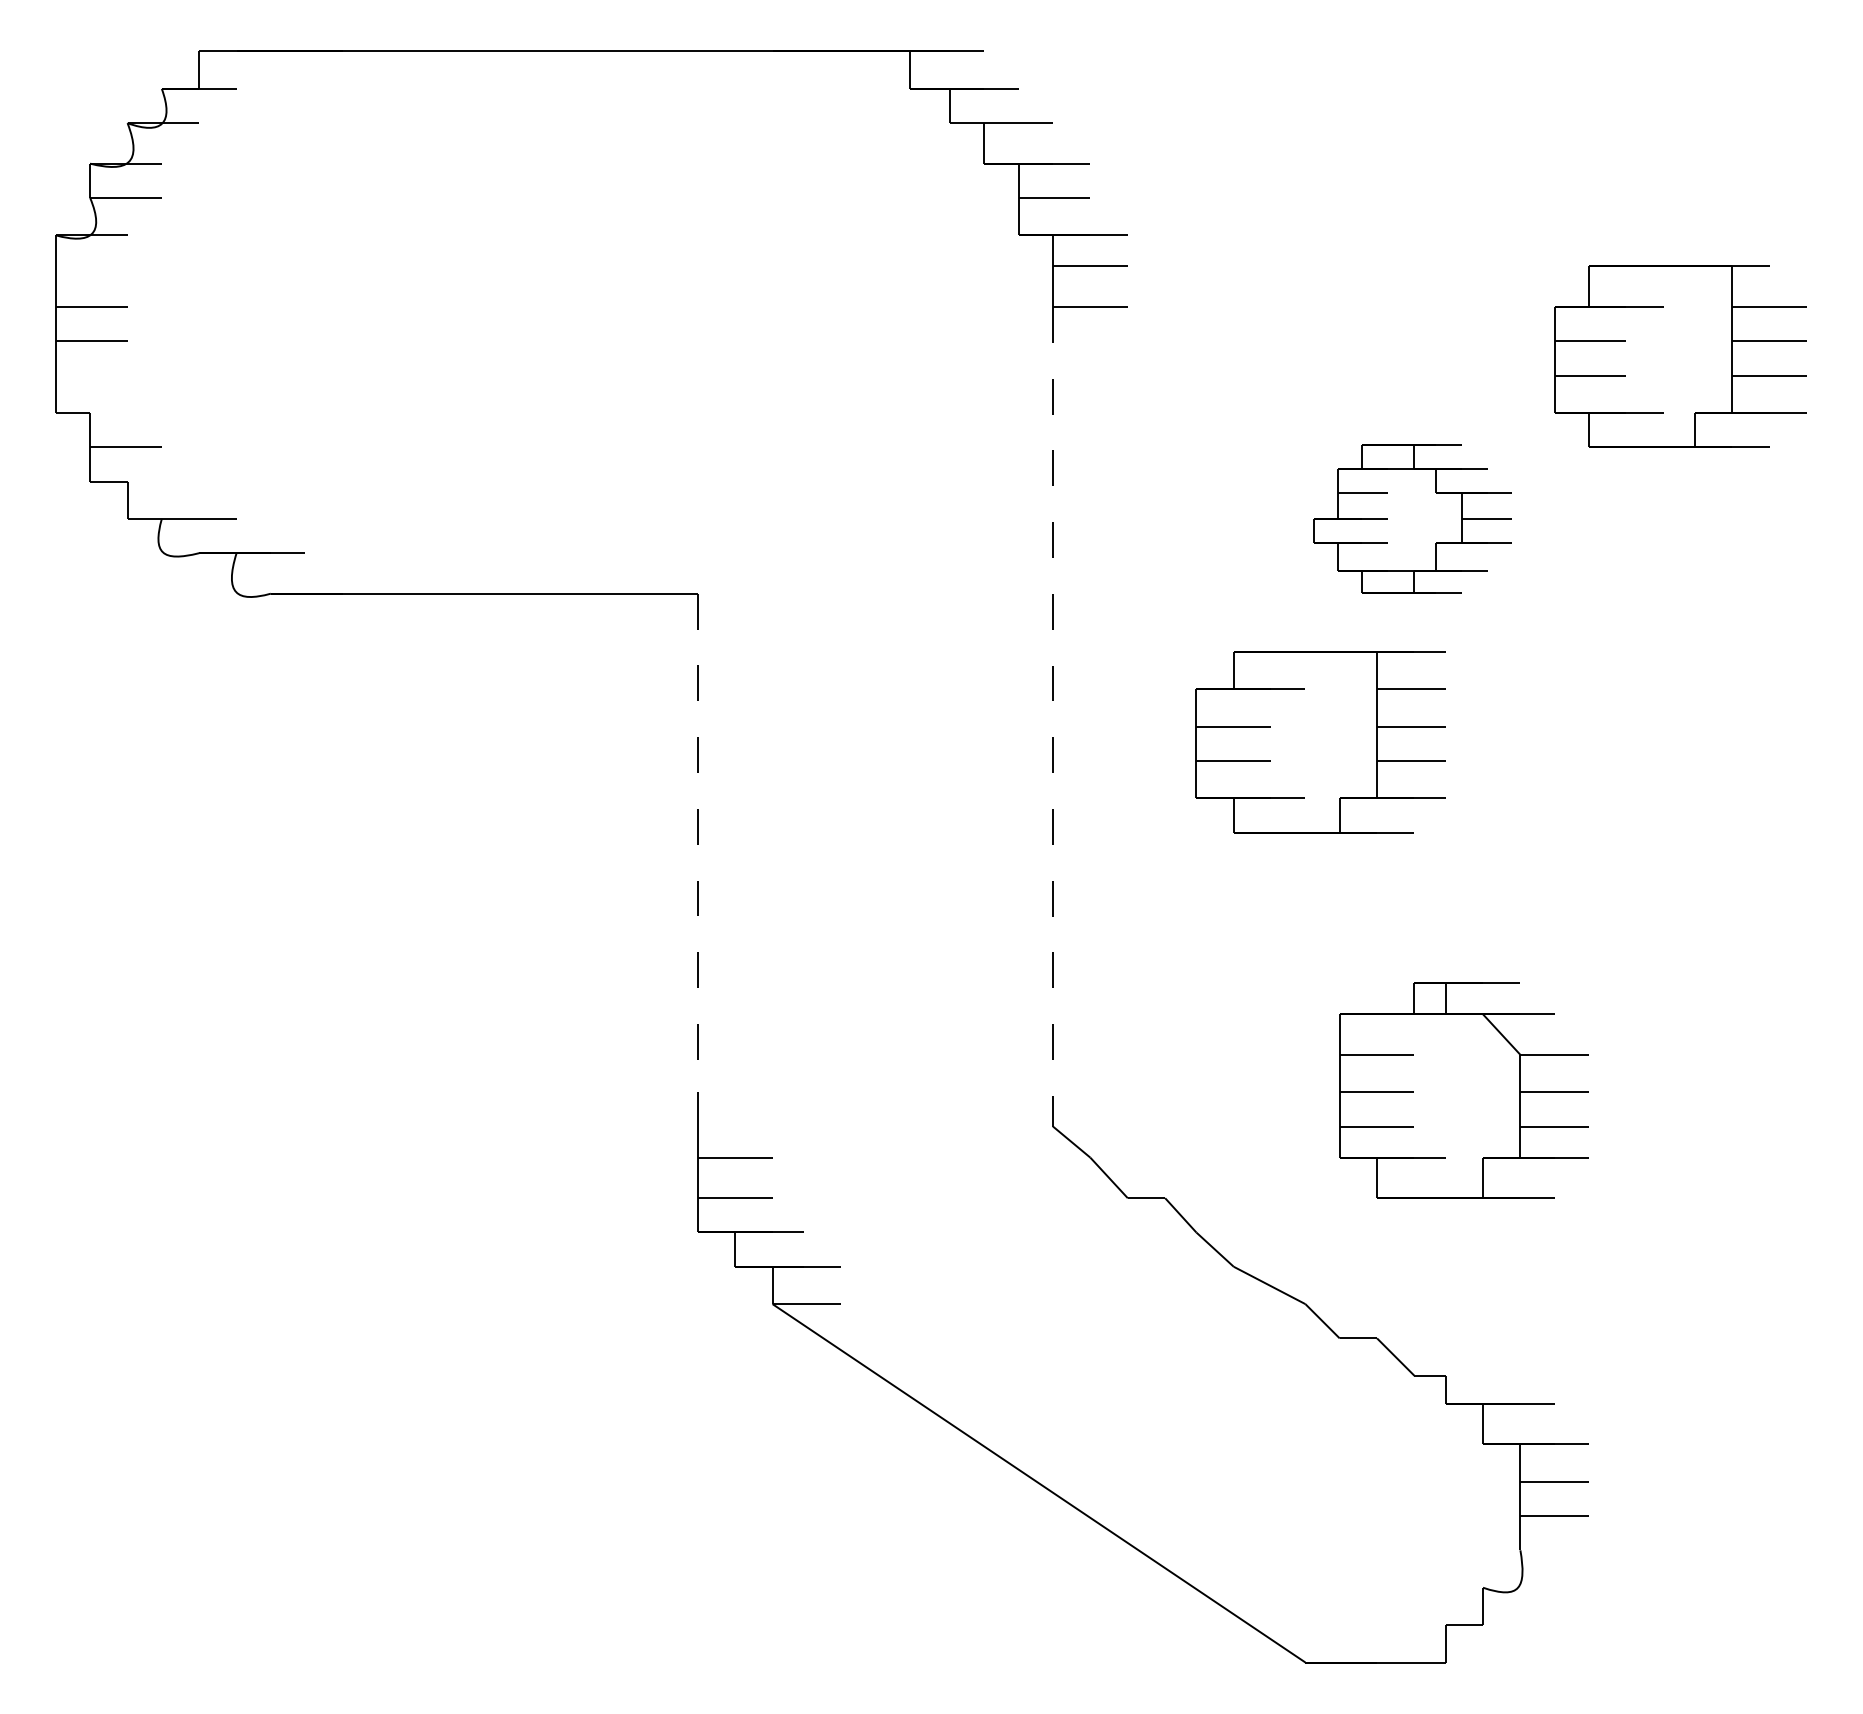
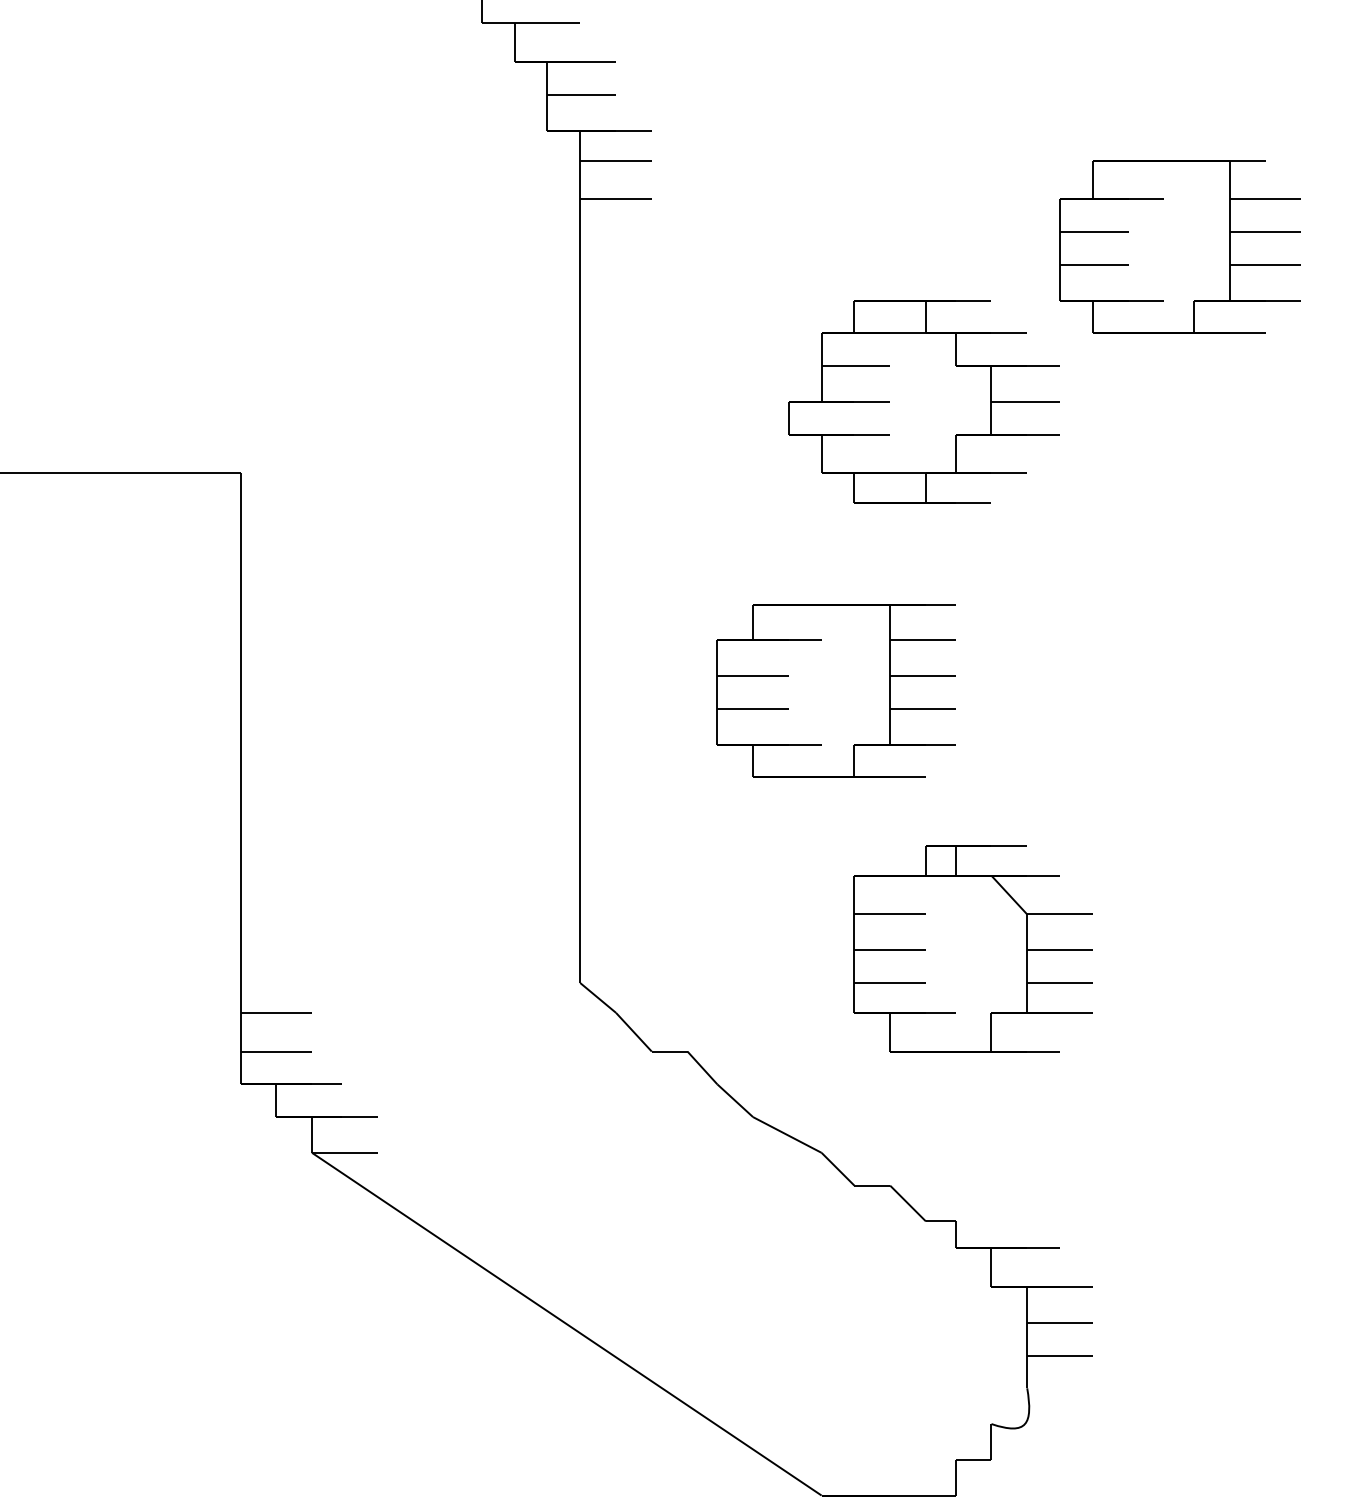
part: (1412, 518) -> (924, 401), size x1.43
line: (1053, 716) -> (580, 590), dashed -> solid
part: (1320, 742) -> (836, 691), moved
line: (697, 843) -> (240, 712), dashed -> solid

